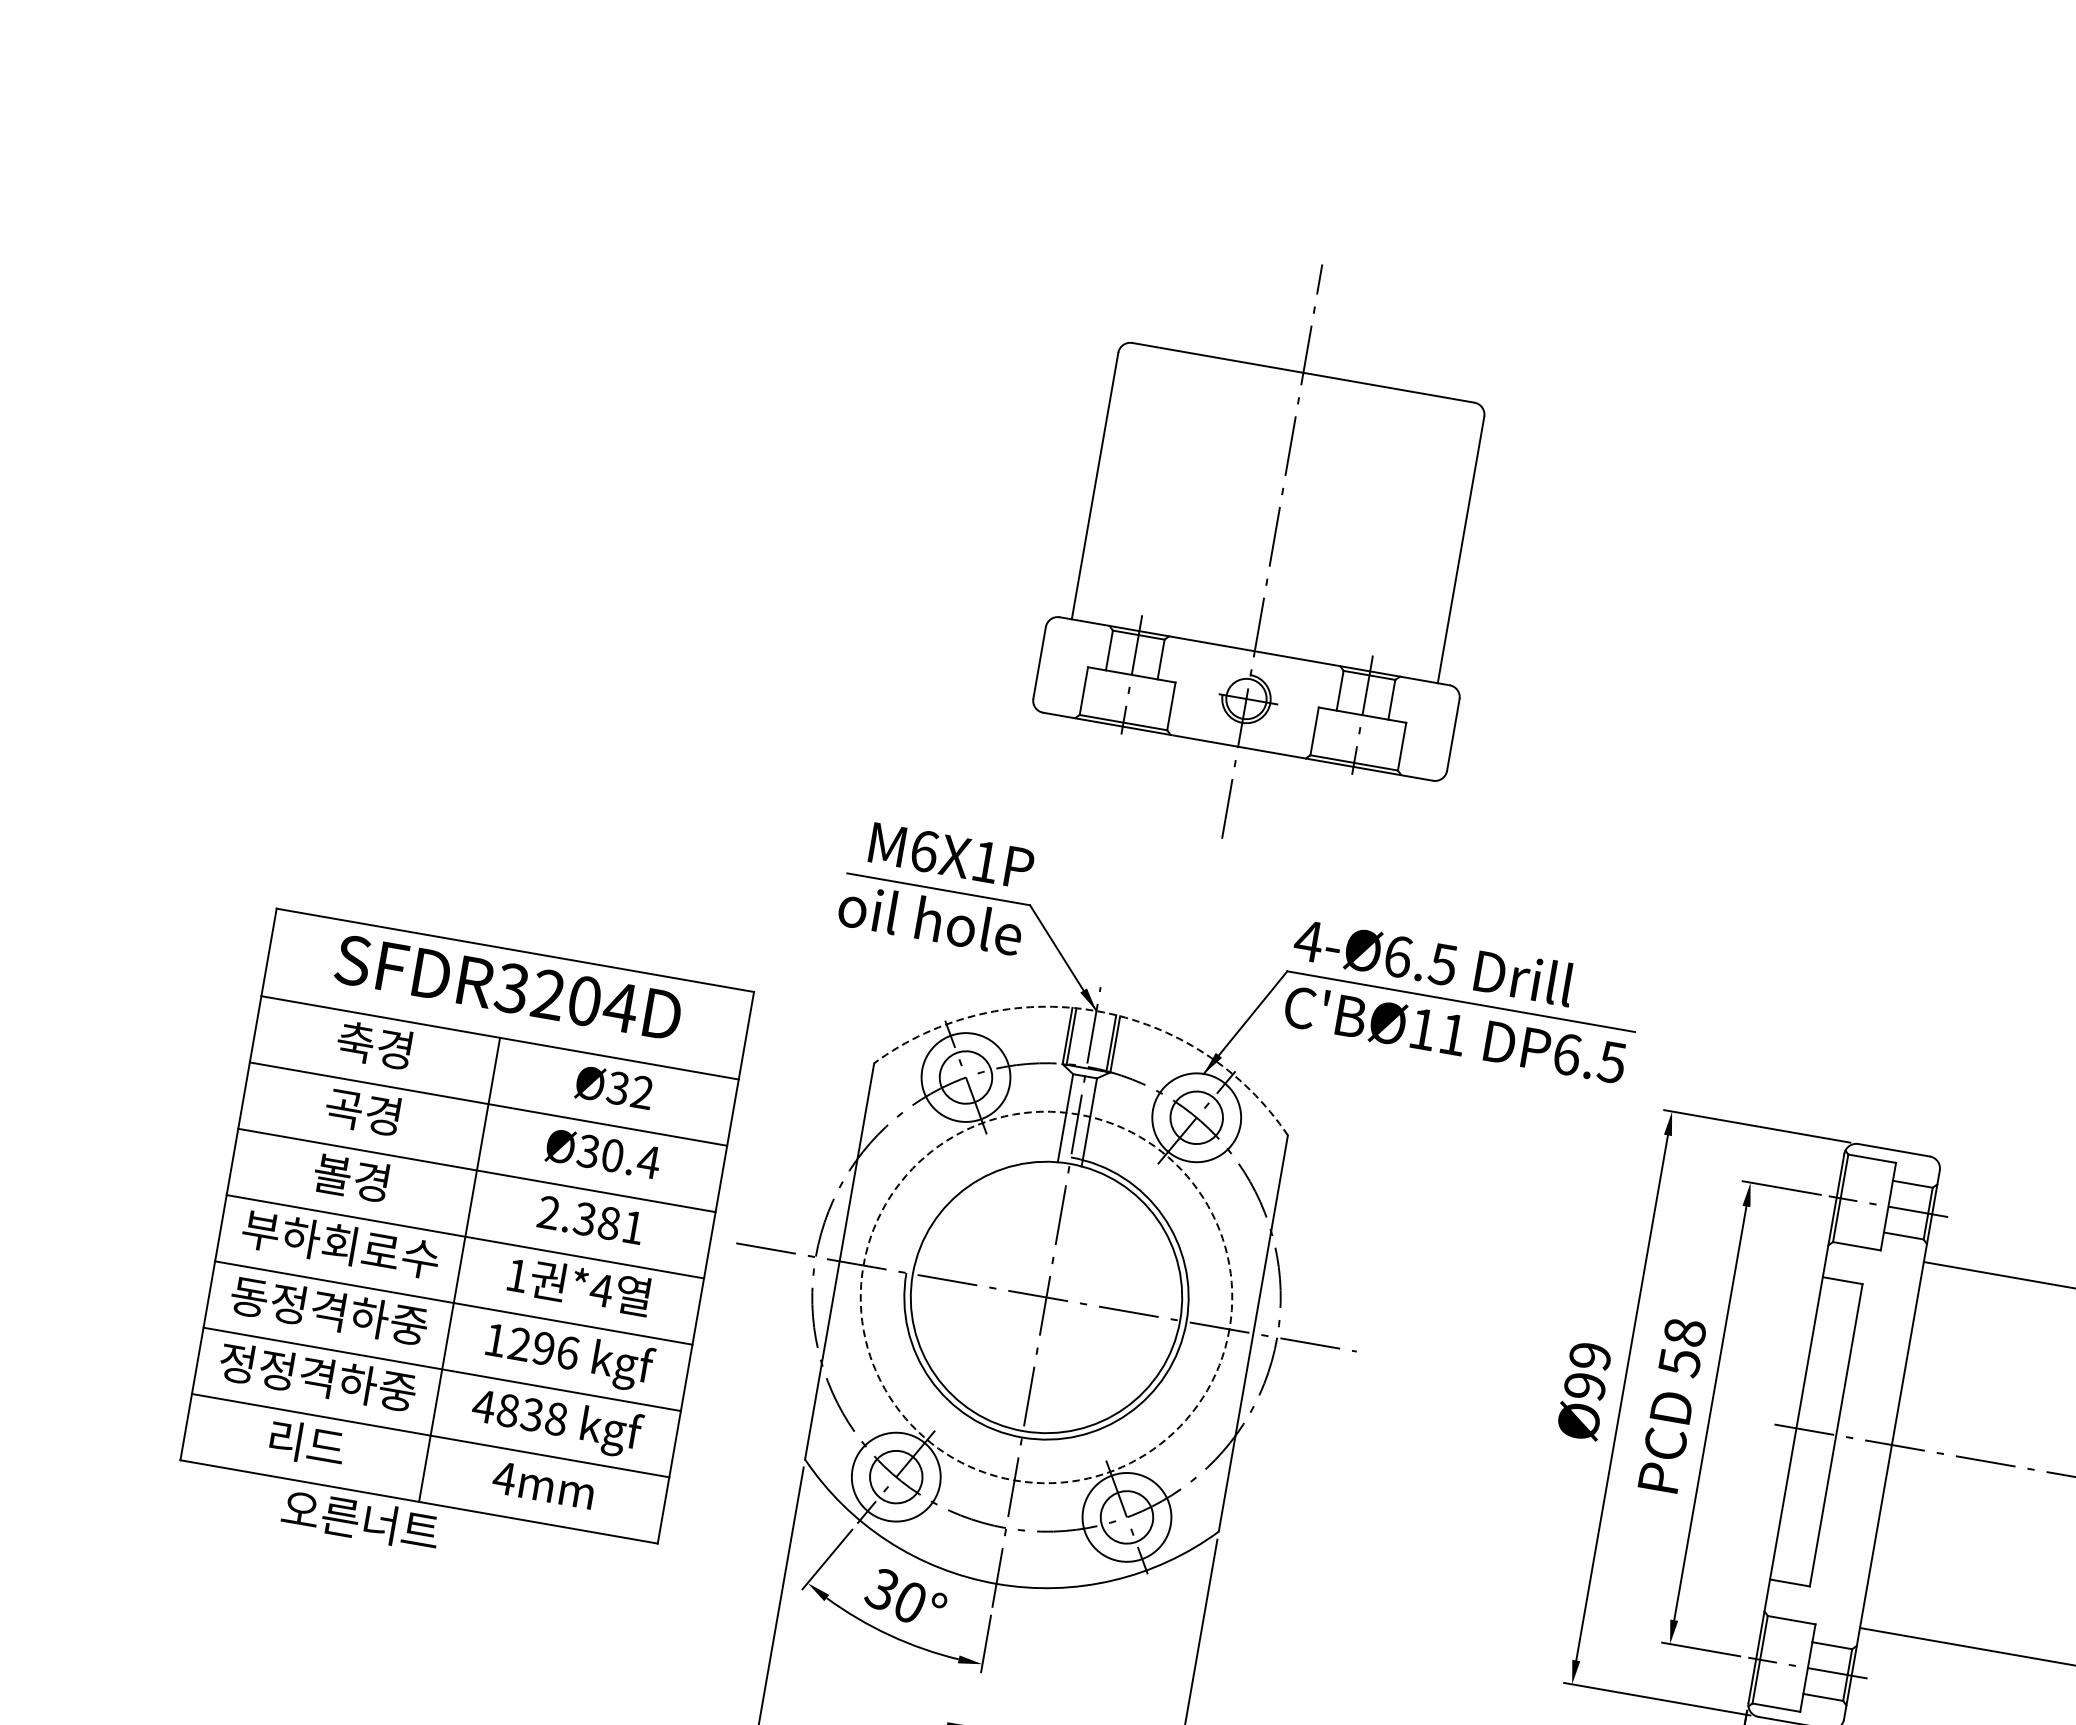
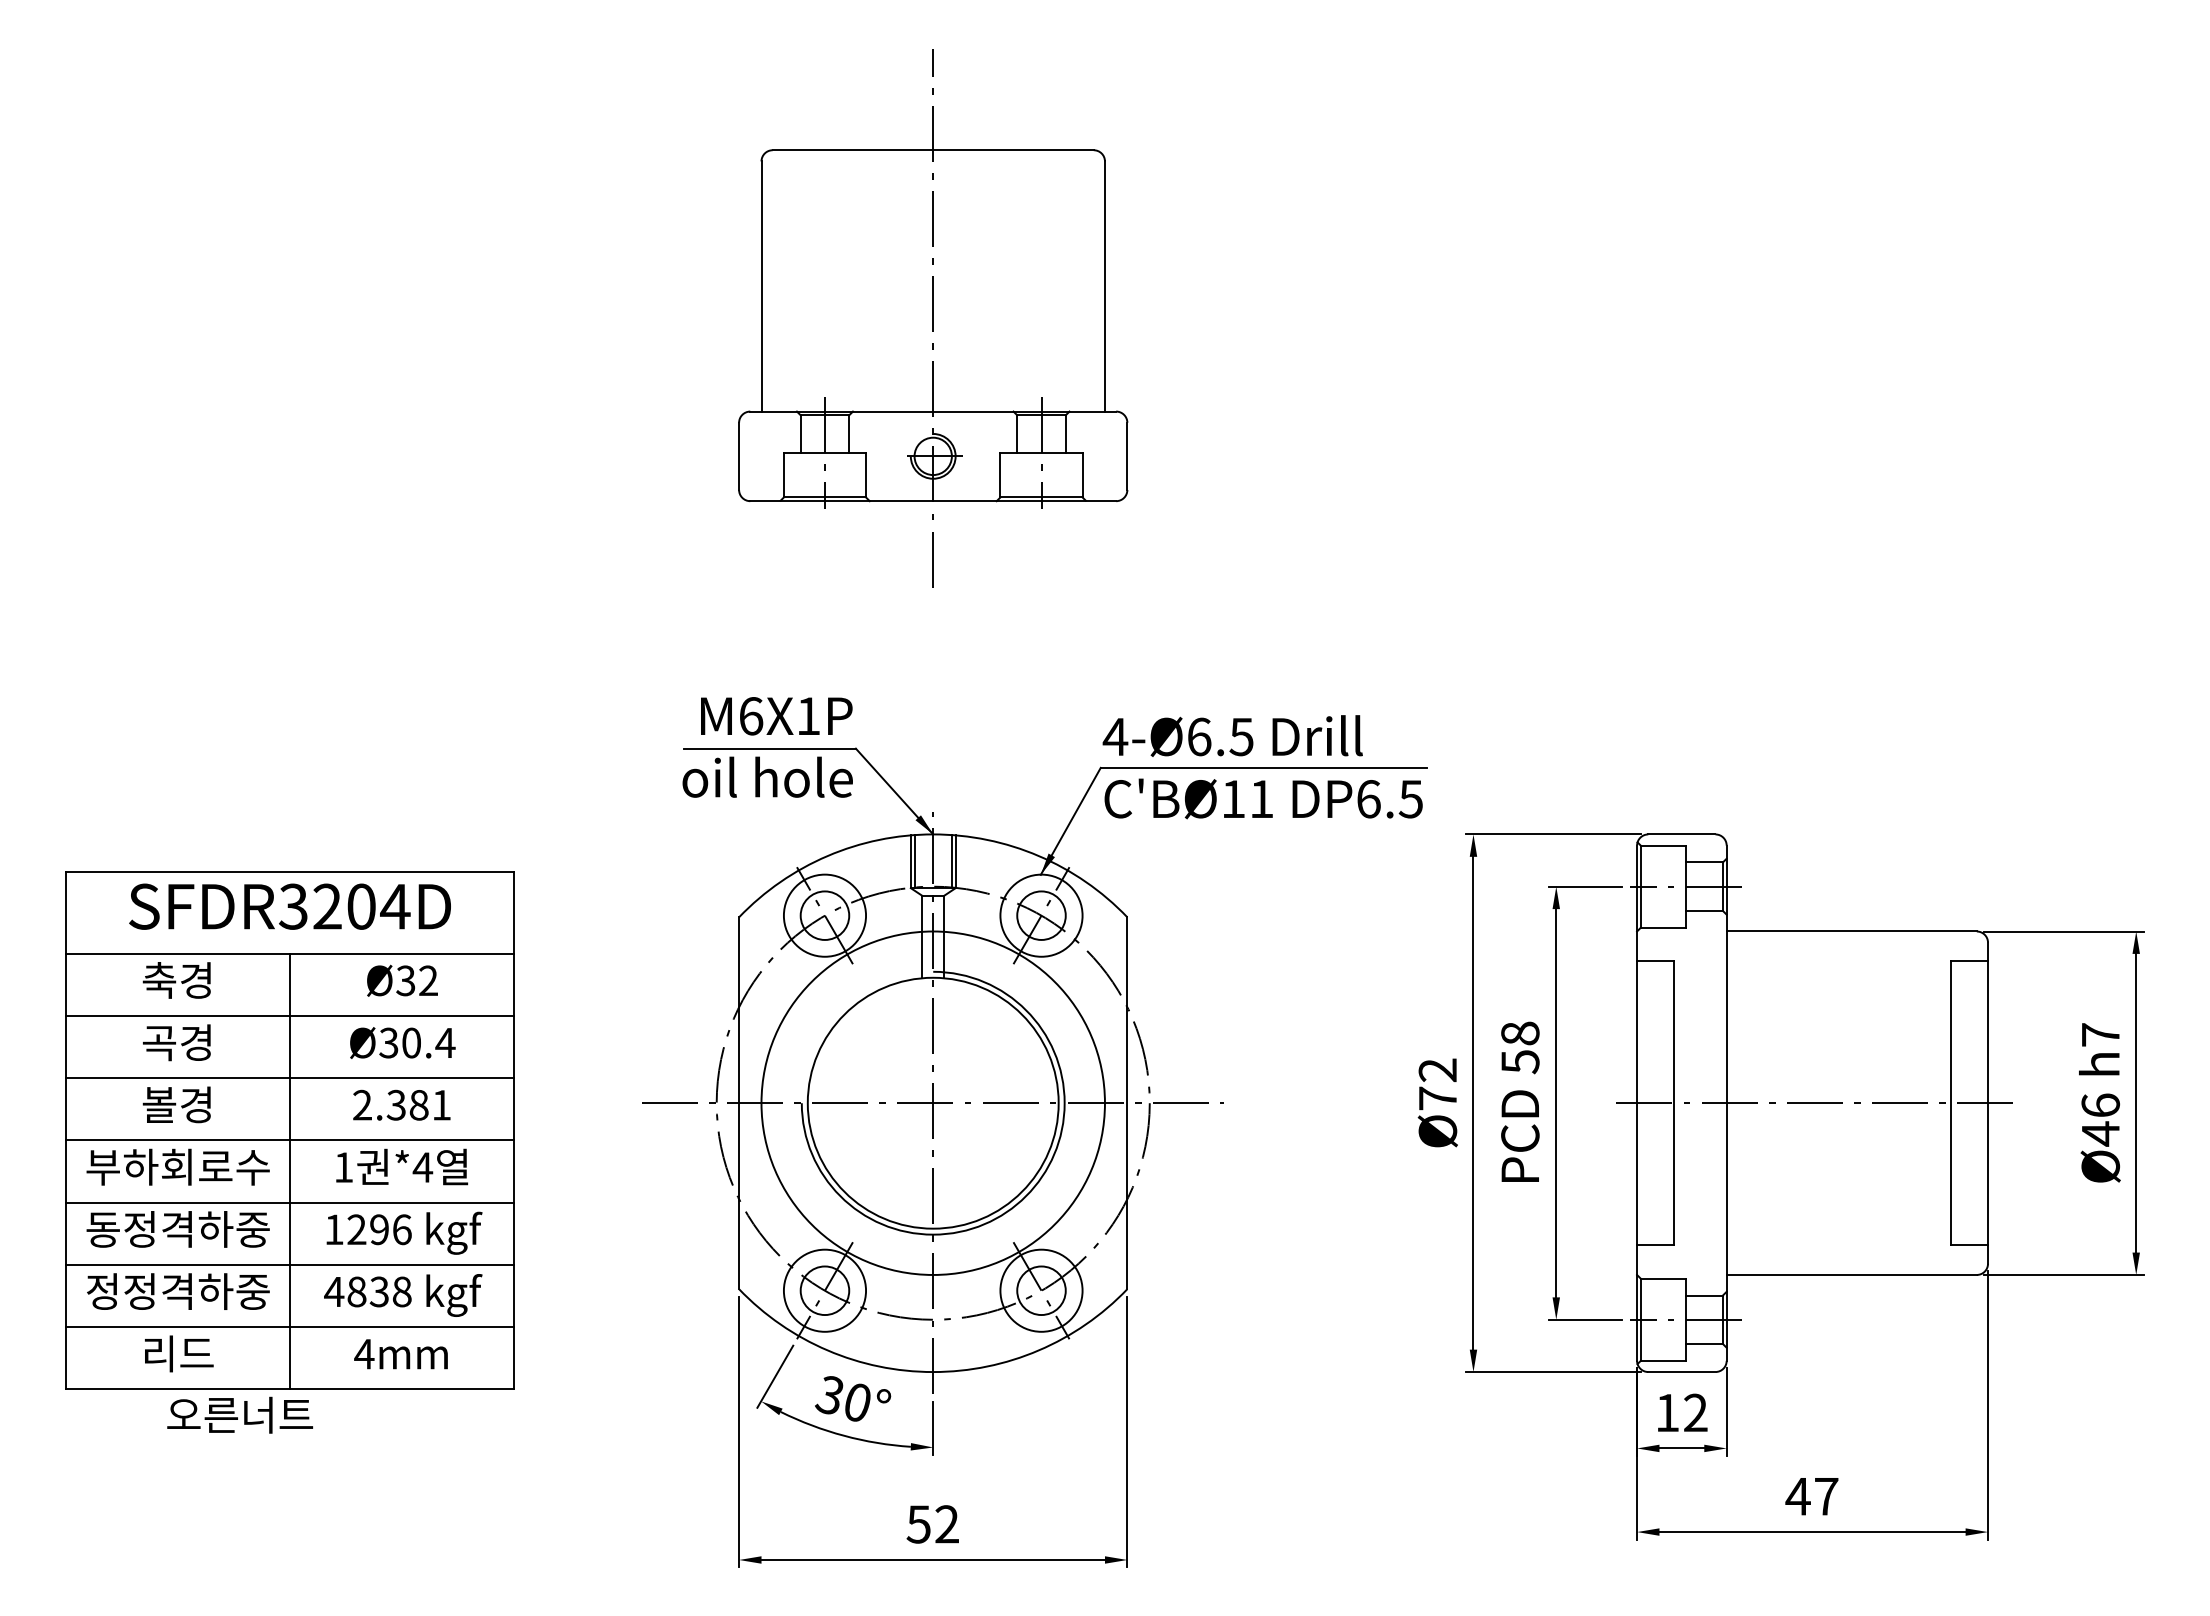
part: (1272, 552) -> (933, 318), moved
arc: (1096, 1011) -> (933, 834), dashed -> solid
part: (462, 1249) -> (289, 1152), moved
circle: (1045, 1296) -> (932, 1102), dashed -> solid
text: (1587, 1371) -> (1437, 1084), Ø99 -> Ø72

